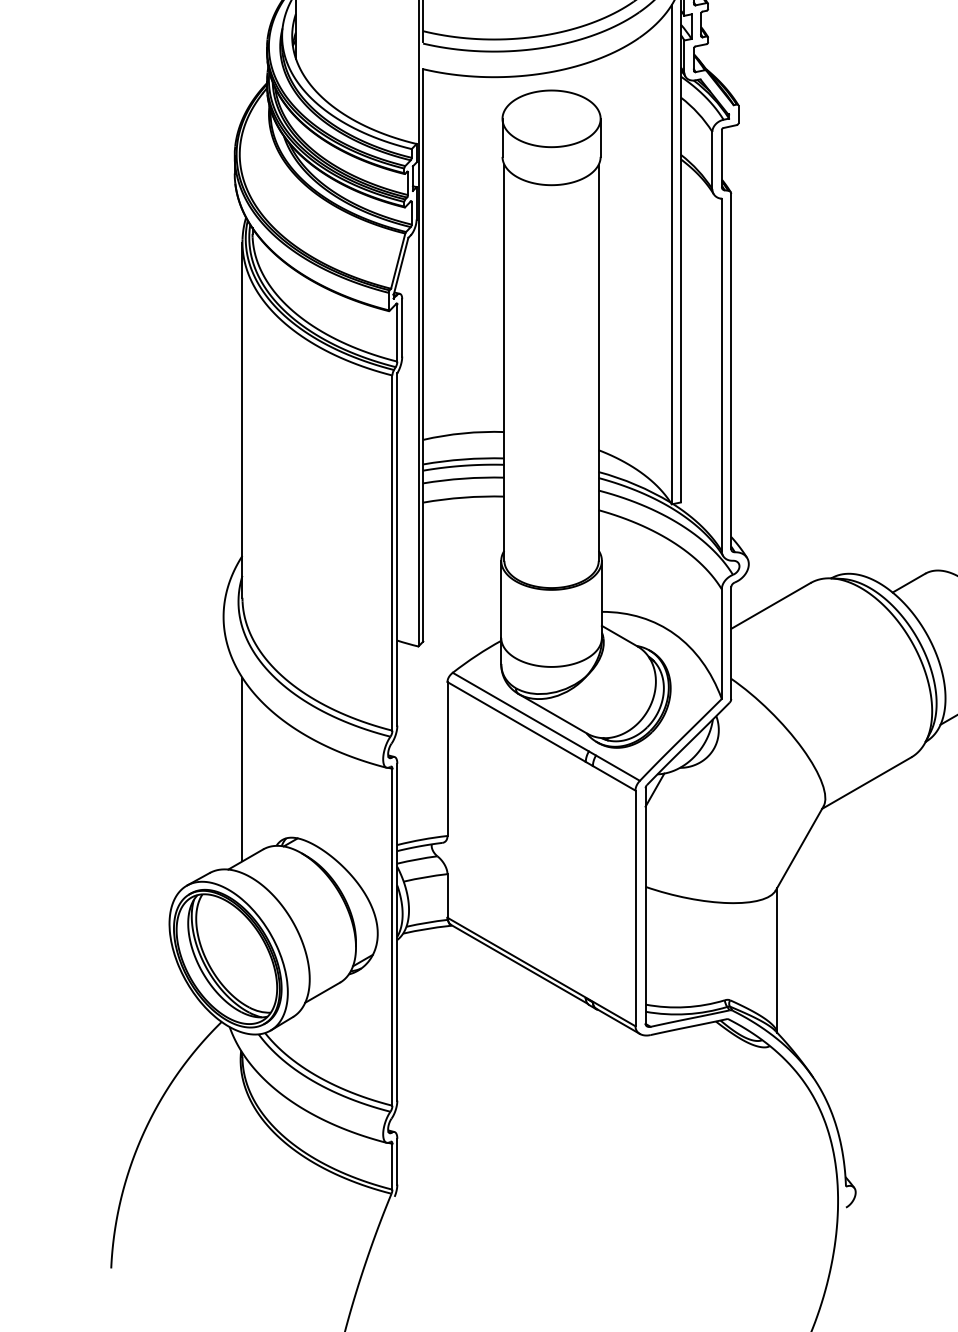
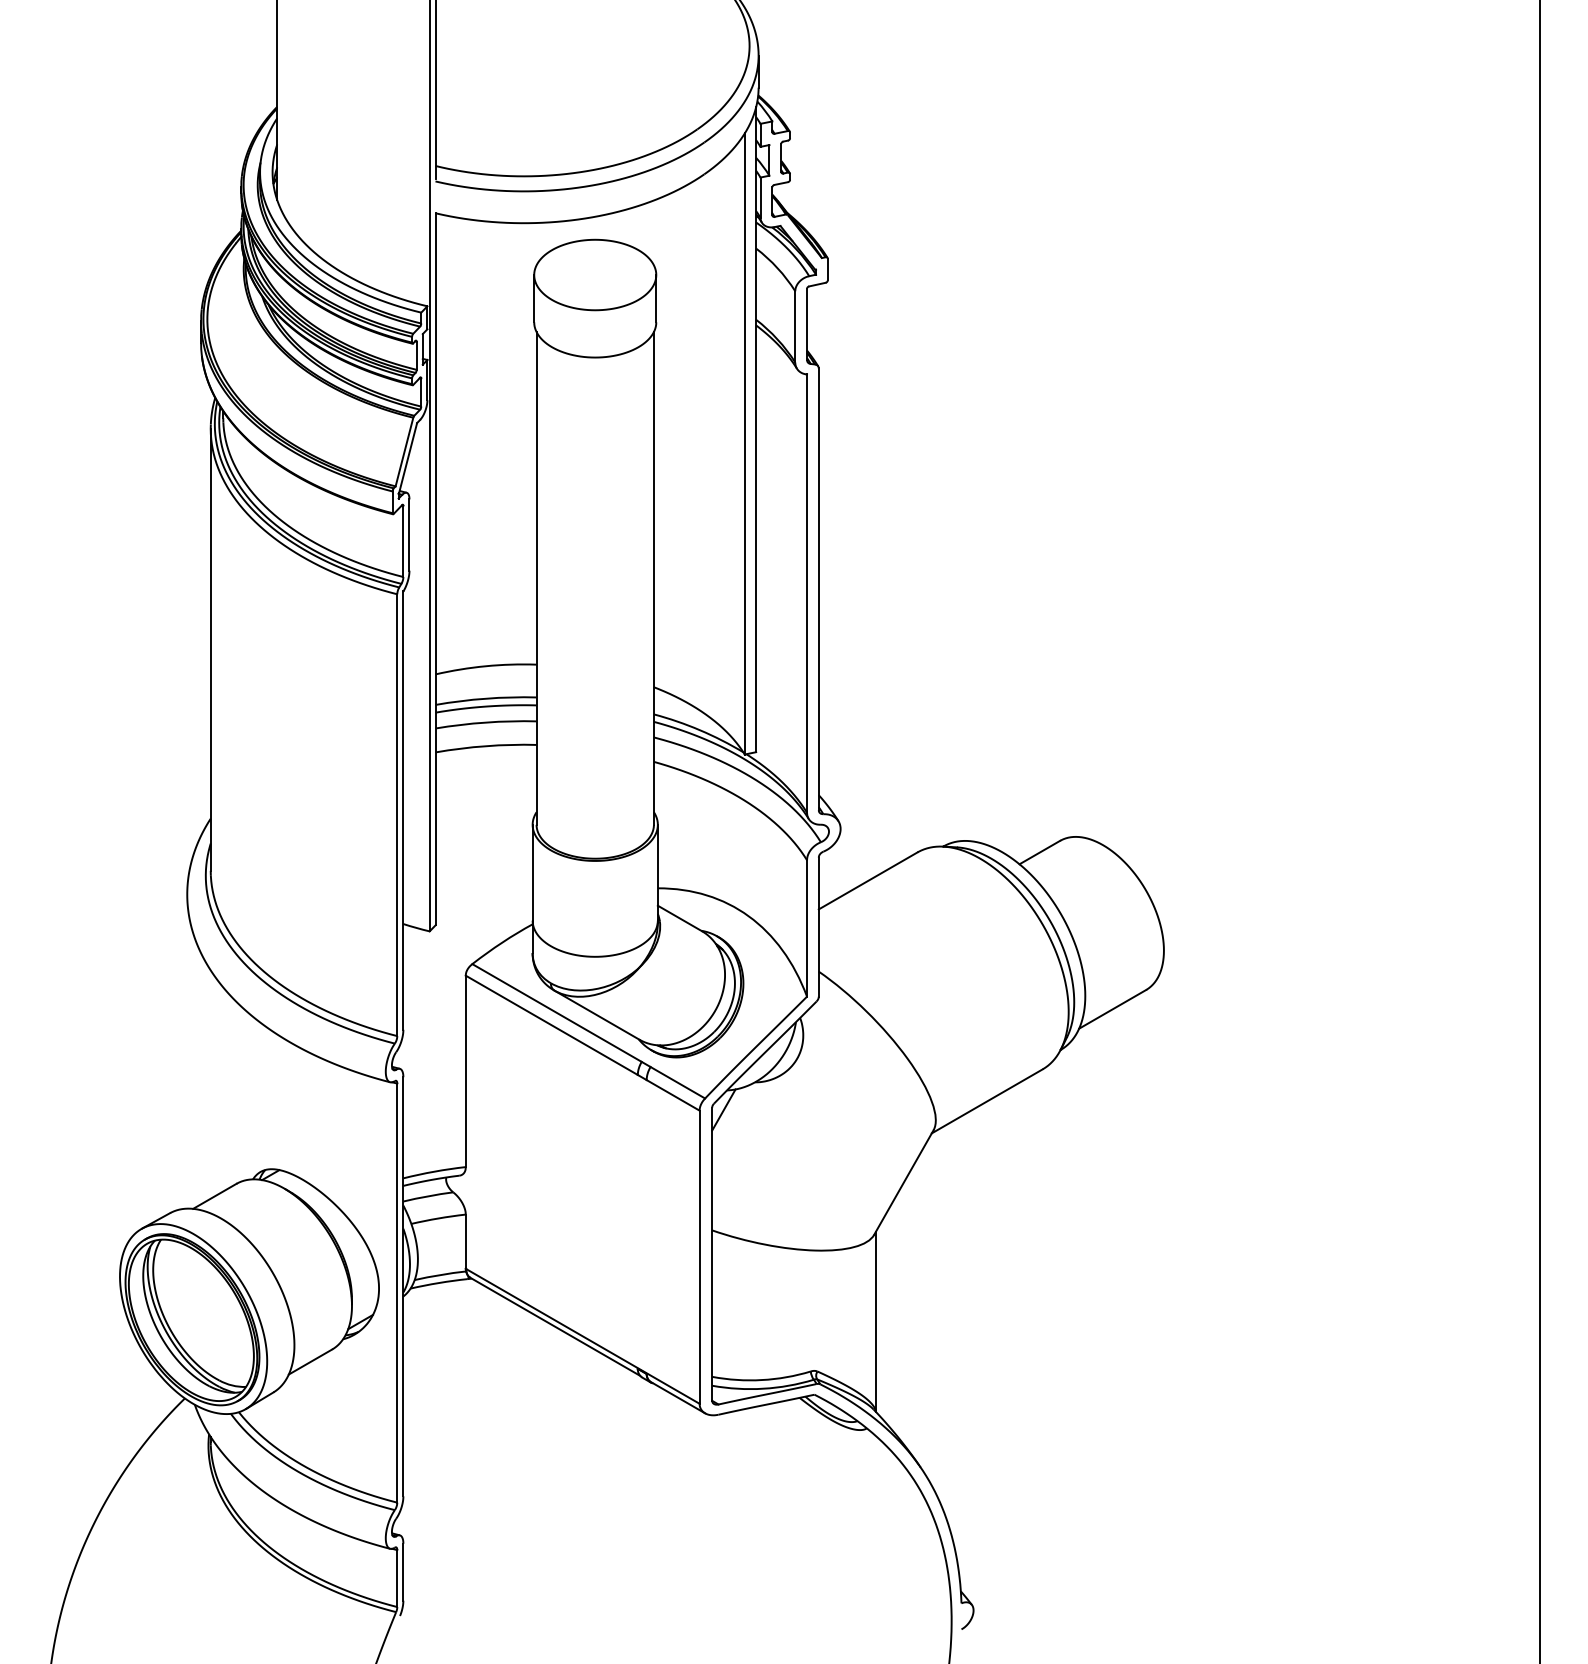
line: (242, 769) -> (210, 1084), removed

